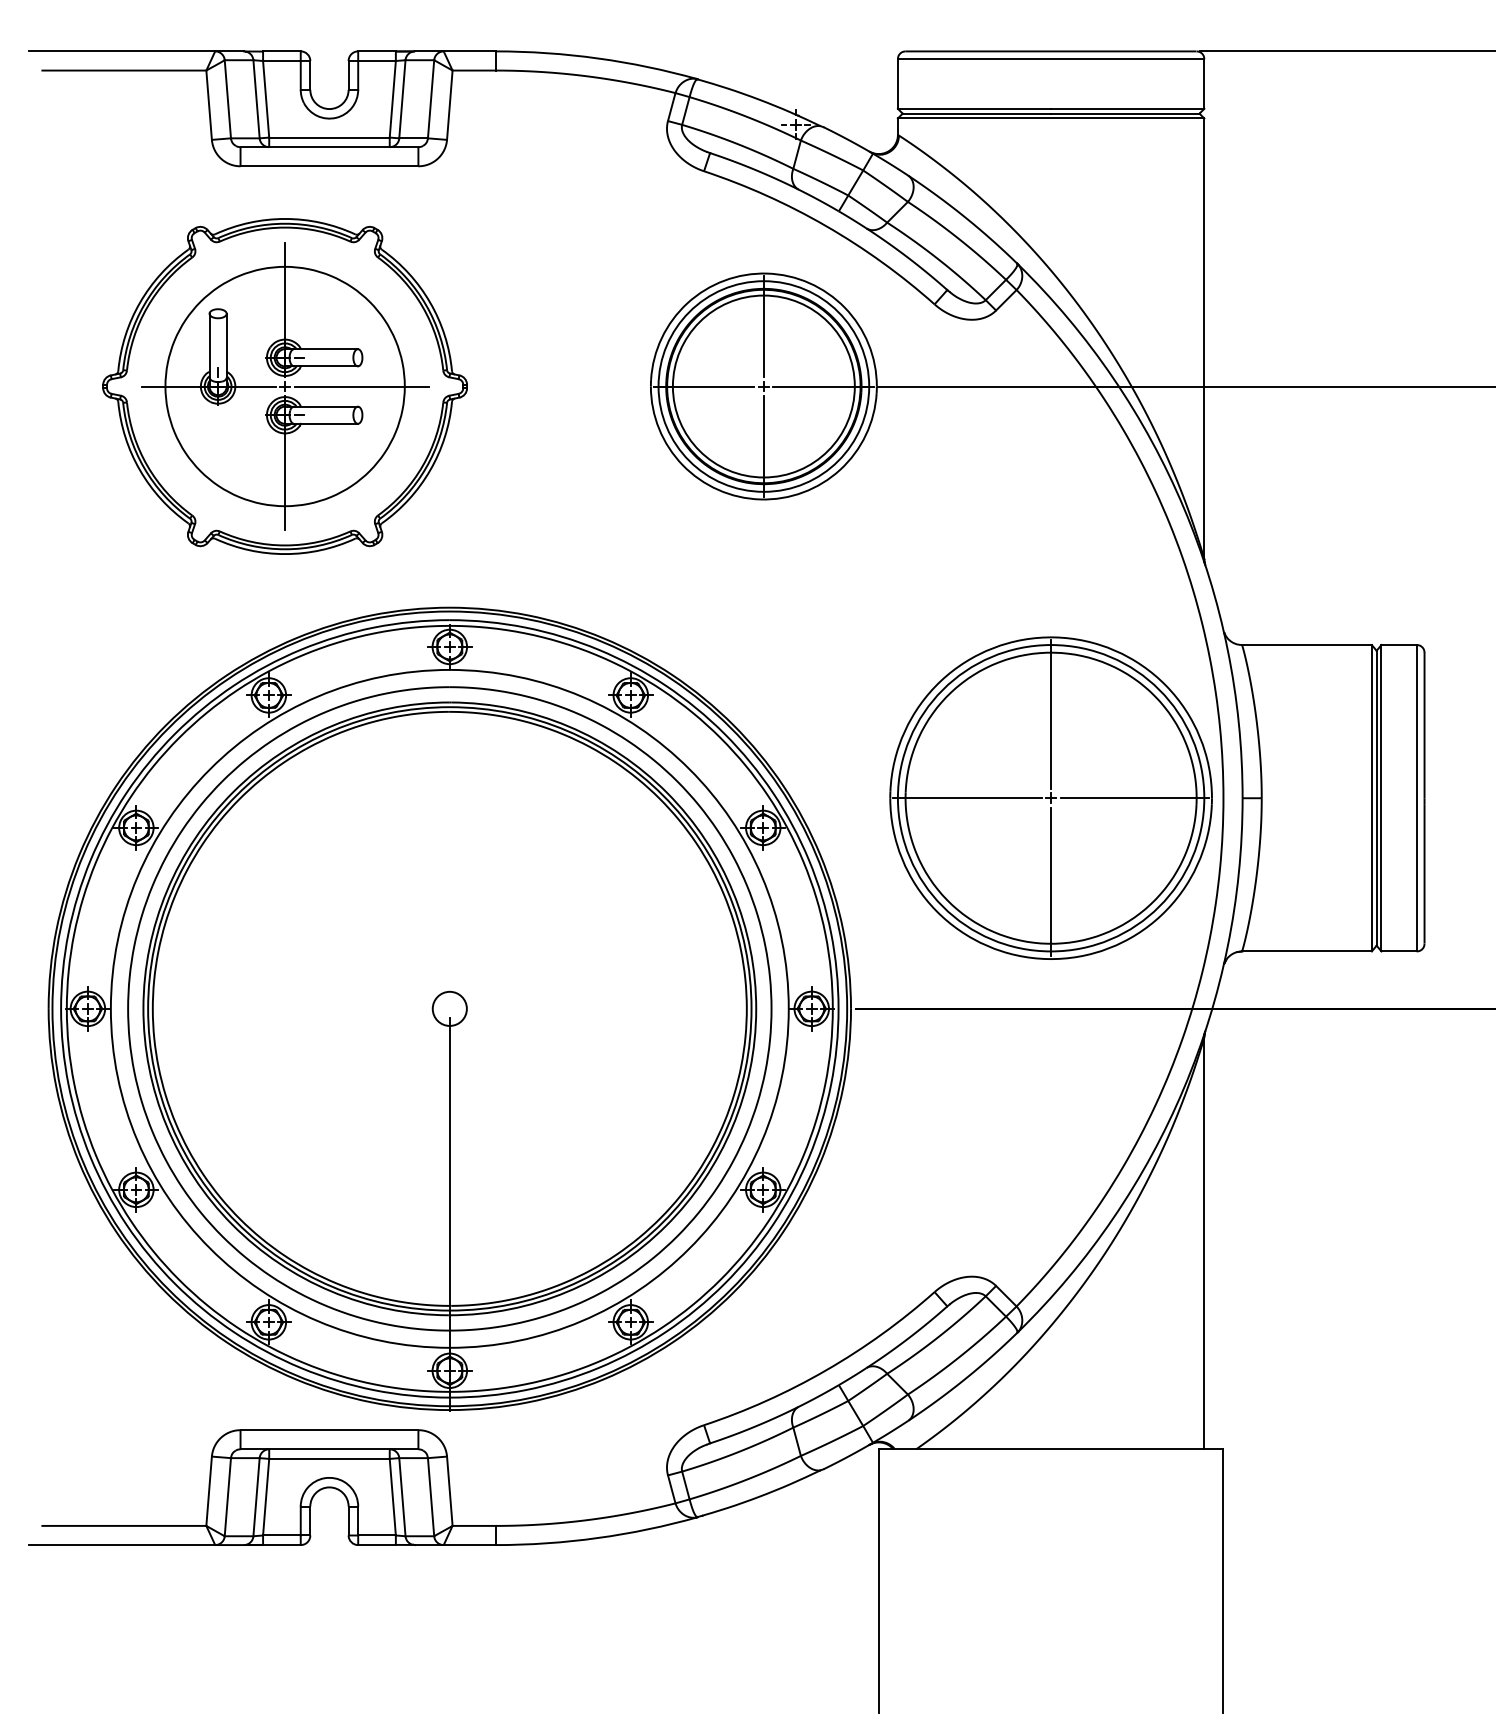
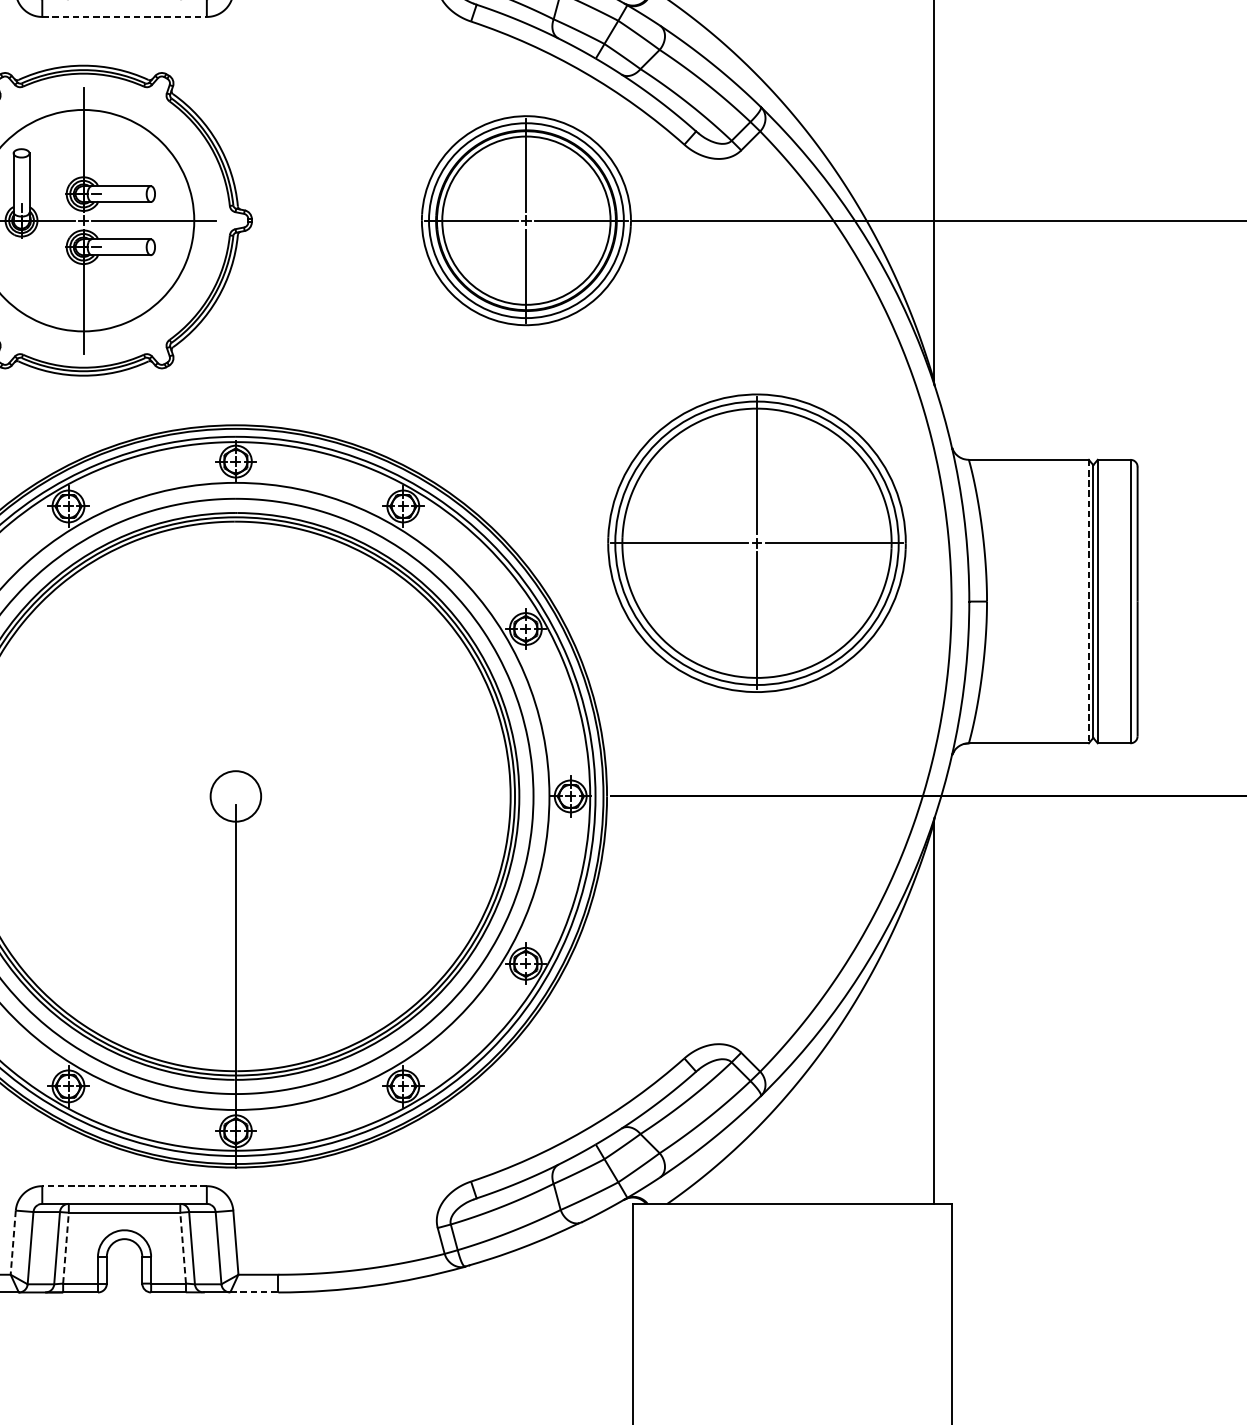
line: (329, 166) -> (124, 17), solid -> dashed
part: (1050, 797) -> (756, 542), moved
line: (1371, 798) -> (1088, 601), solid -> dashed
circle: (449, 1008) -> (235, 796), size x1.6
line: (329, 1430) -> (124, 1186), solid -> dashed
line: (209, 1491) -> (13, 1242), solid -> dashed
line: (266, 1496) -> (66, 1247), solid -> dashed
line: (392, 1496) -> (182, 1247), solid -> dashed
line: (470, 1545) -> (255, 1292), solid -> dashed

